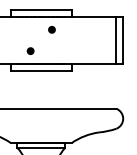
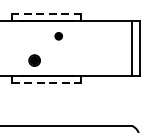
line: (41, 9) -> (46, 13), solid -> dashed
part: (30, 50) -> (34, 59), size x1.6
line: (41, 71) -> (46, 83), solid -> dashed

